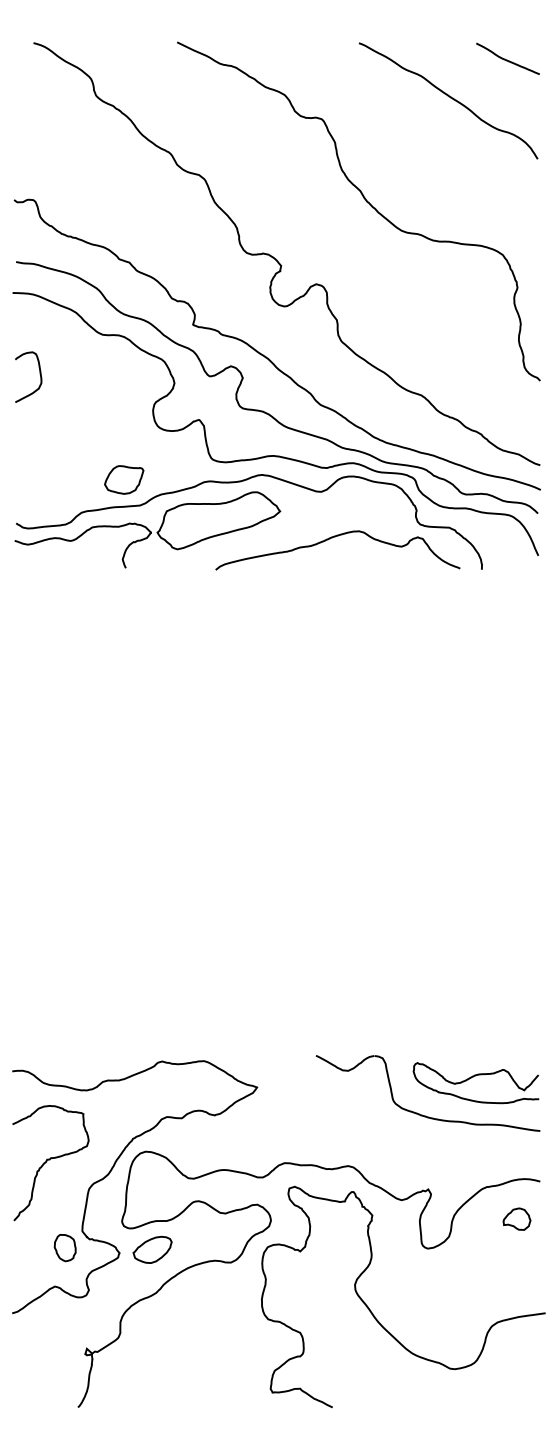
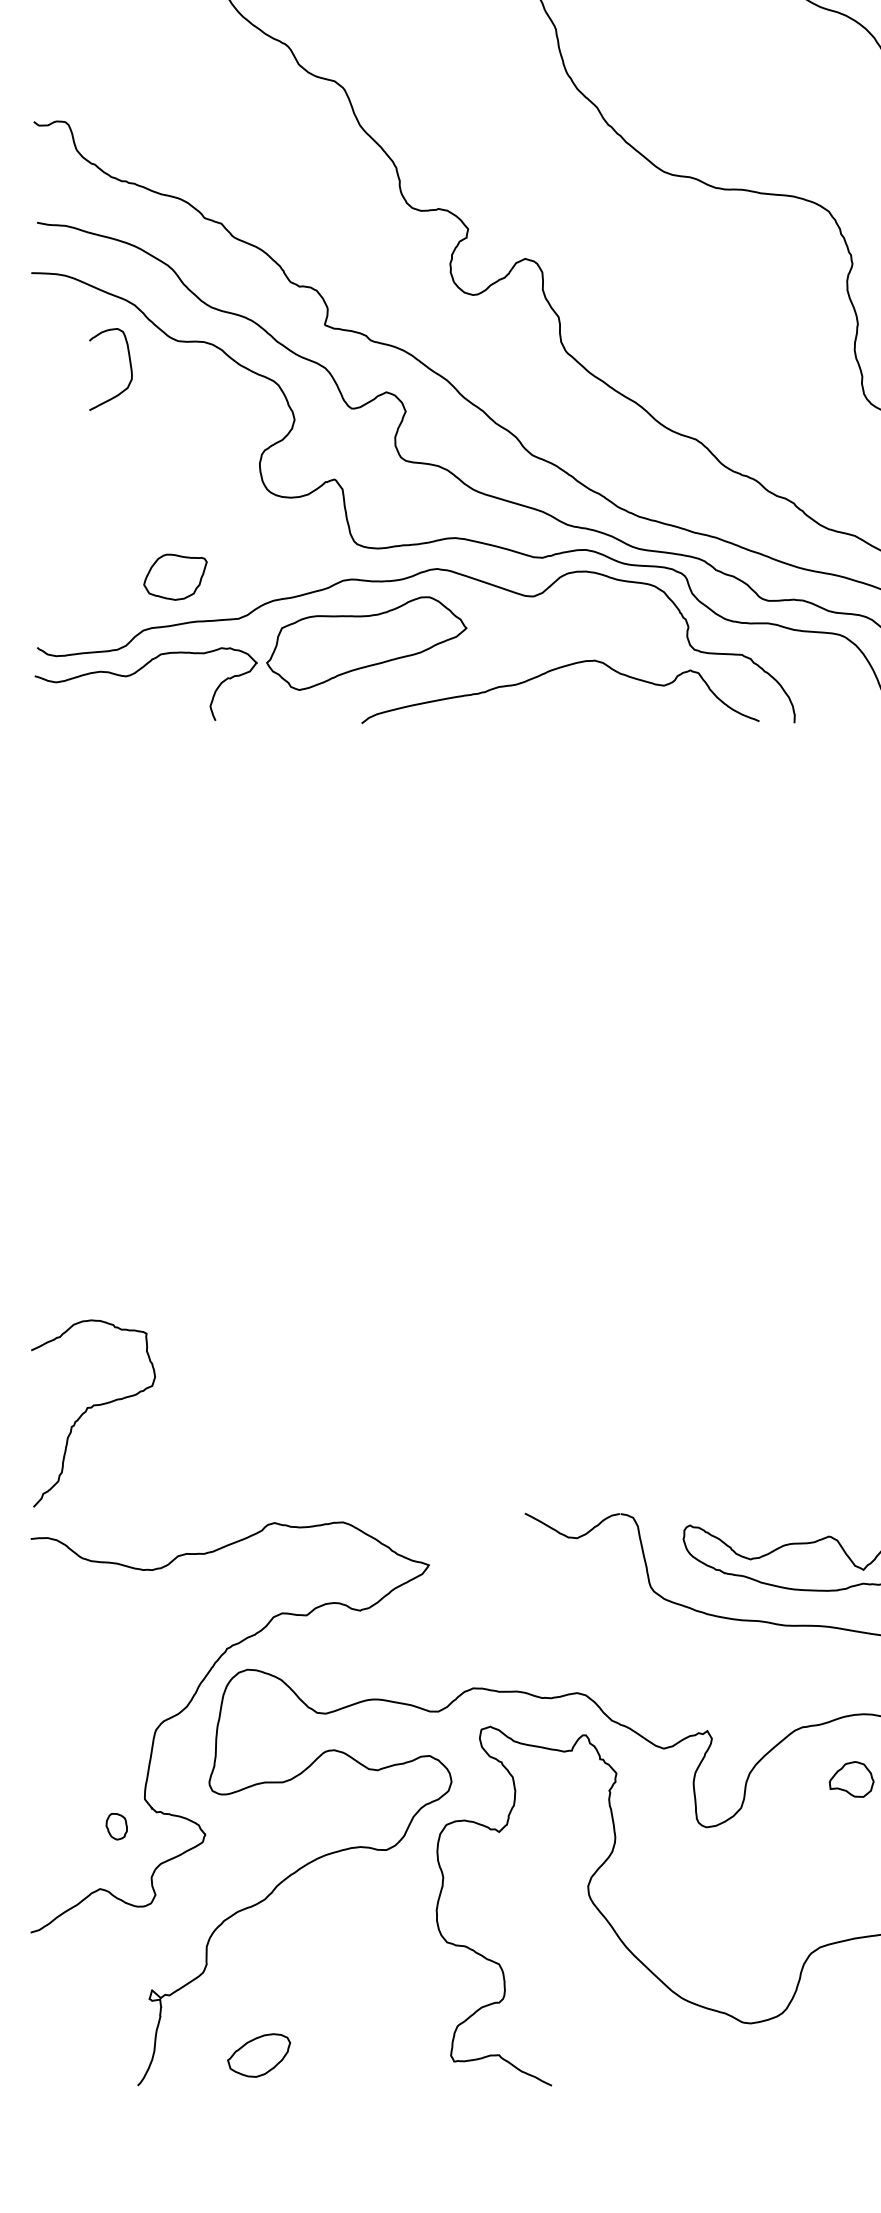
curve: (39, 374) -> (128, 365), moved
part: (124, 479) -> (175, 576), moved
curve: (49, 1160) -> (91, 1409), moved
part: (64, 1248) -> (115, 1827), size x0.6
part: (152, 1249) -> (258, 2054), moved

